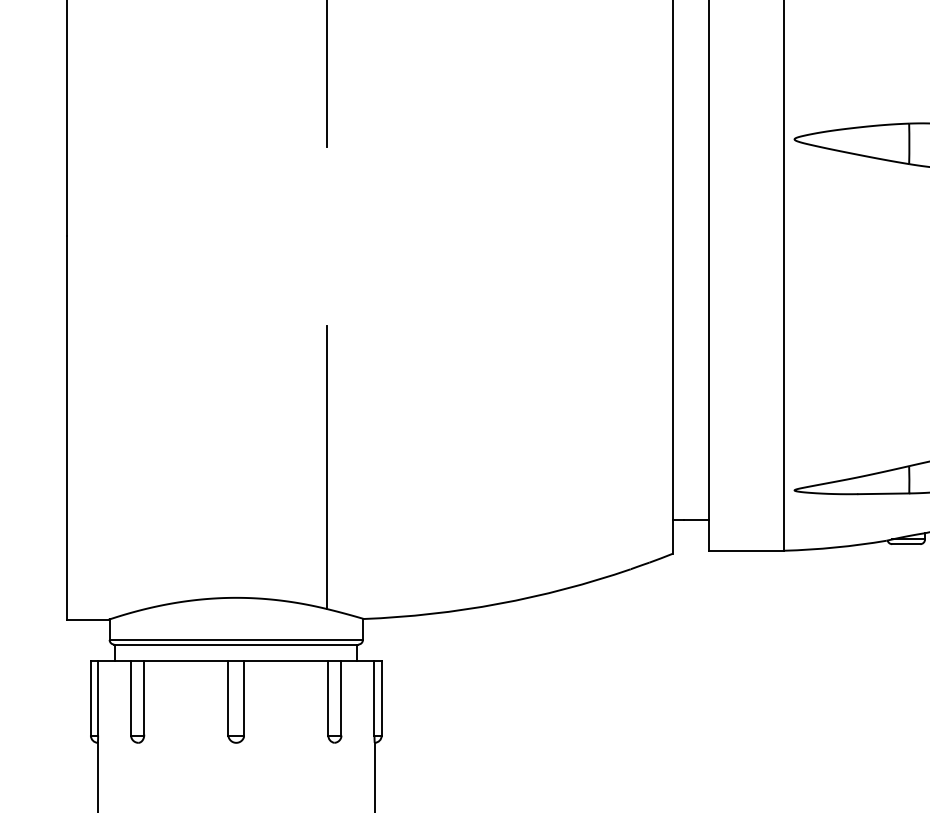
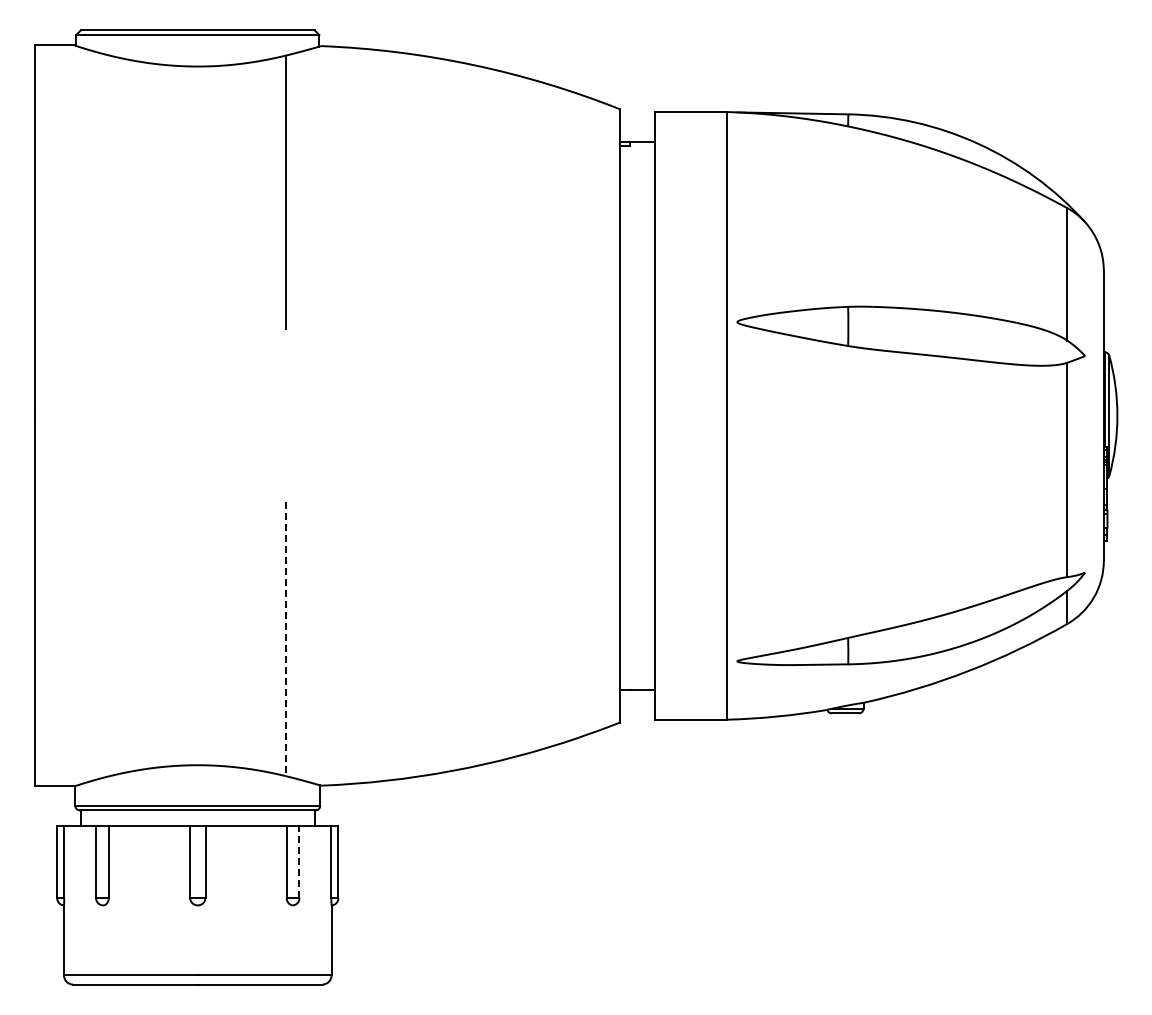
line: (327, 467) -> (285, 639), solid -> dashed
line: (341, 697) -> (299, 861), solid -> dashed

